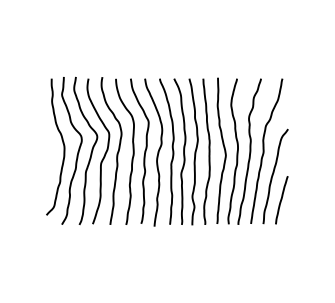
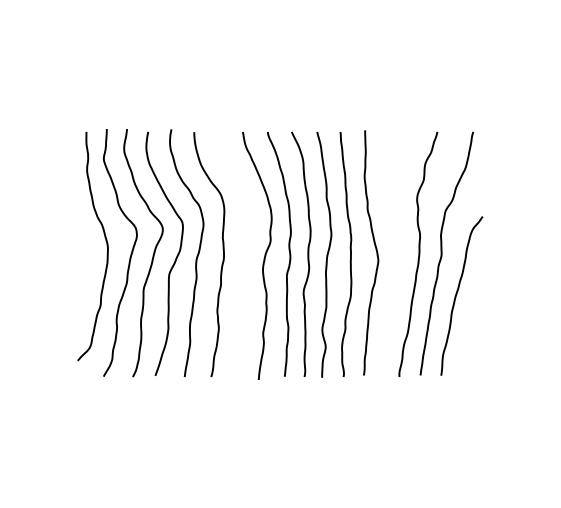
curve: (144, 150) -> (241, 252), removed
curve: (236, 151) -> (396, 254), removed
curve: (281, 200) -> (471, 336), removed

